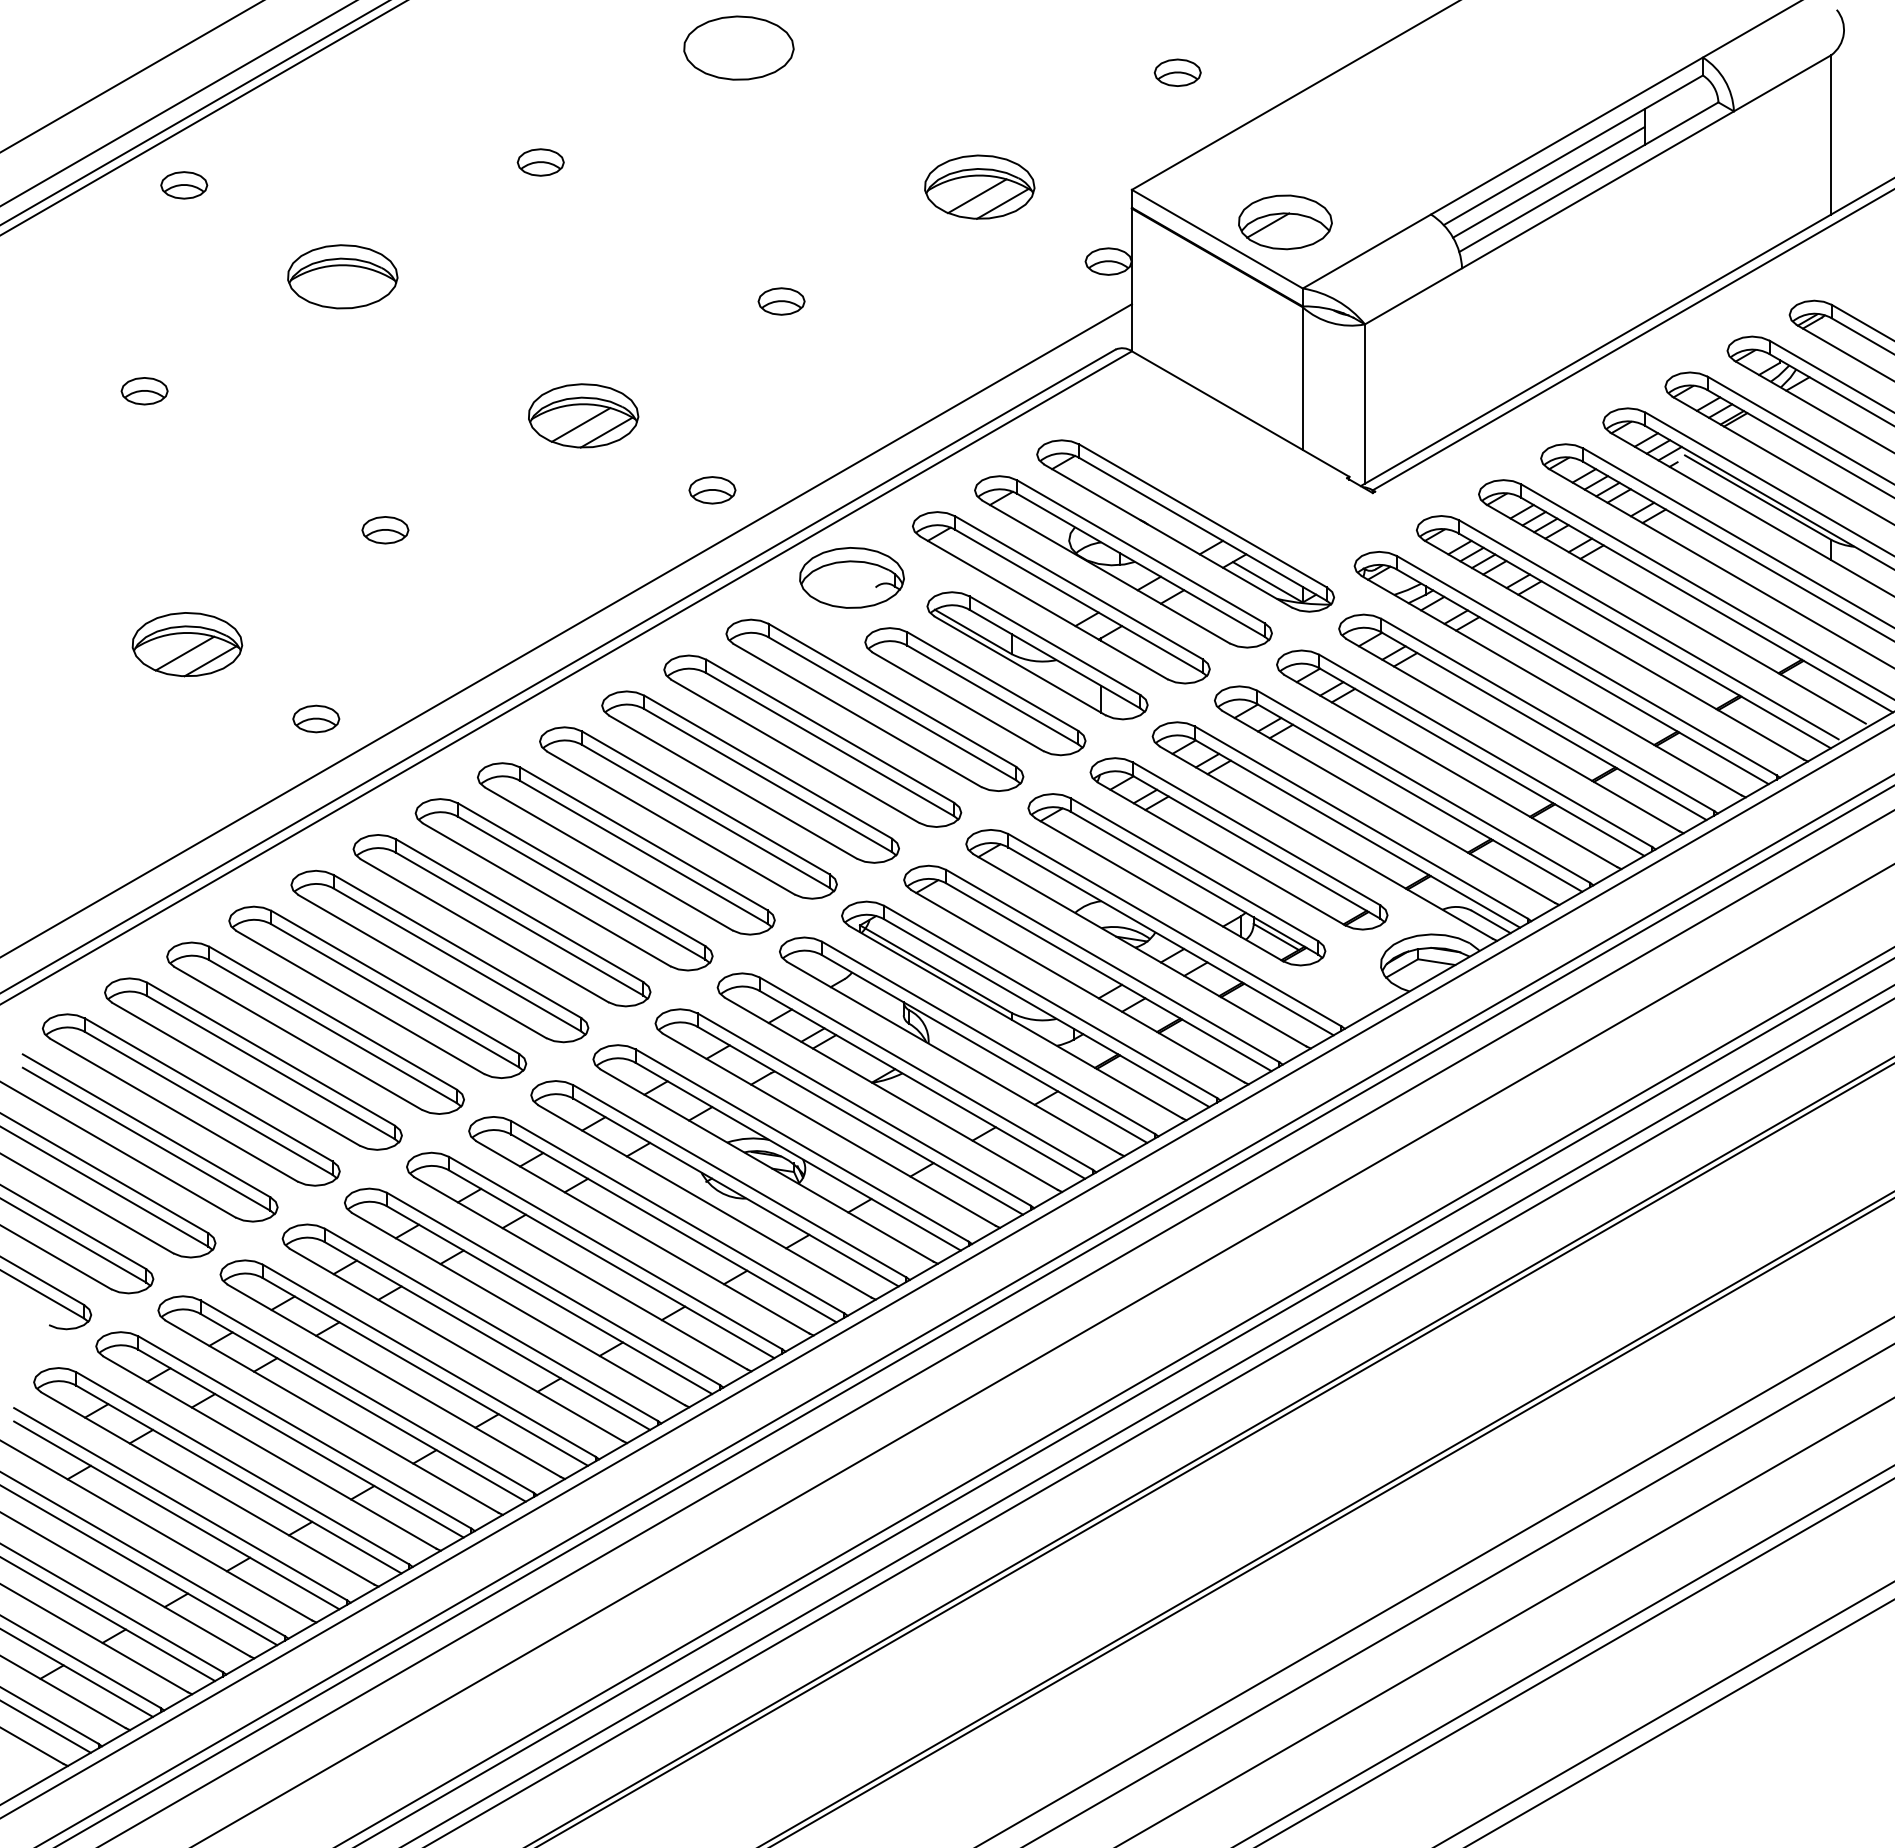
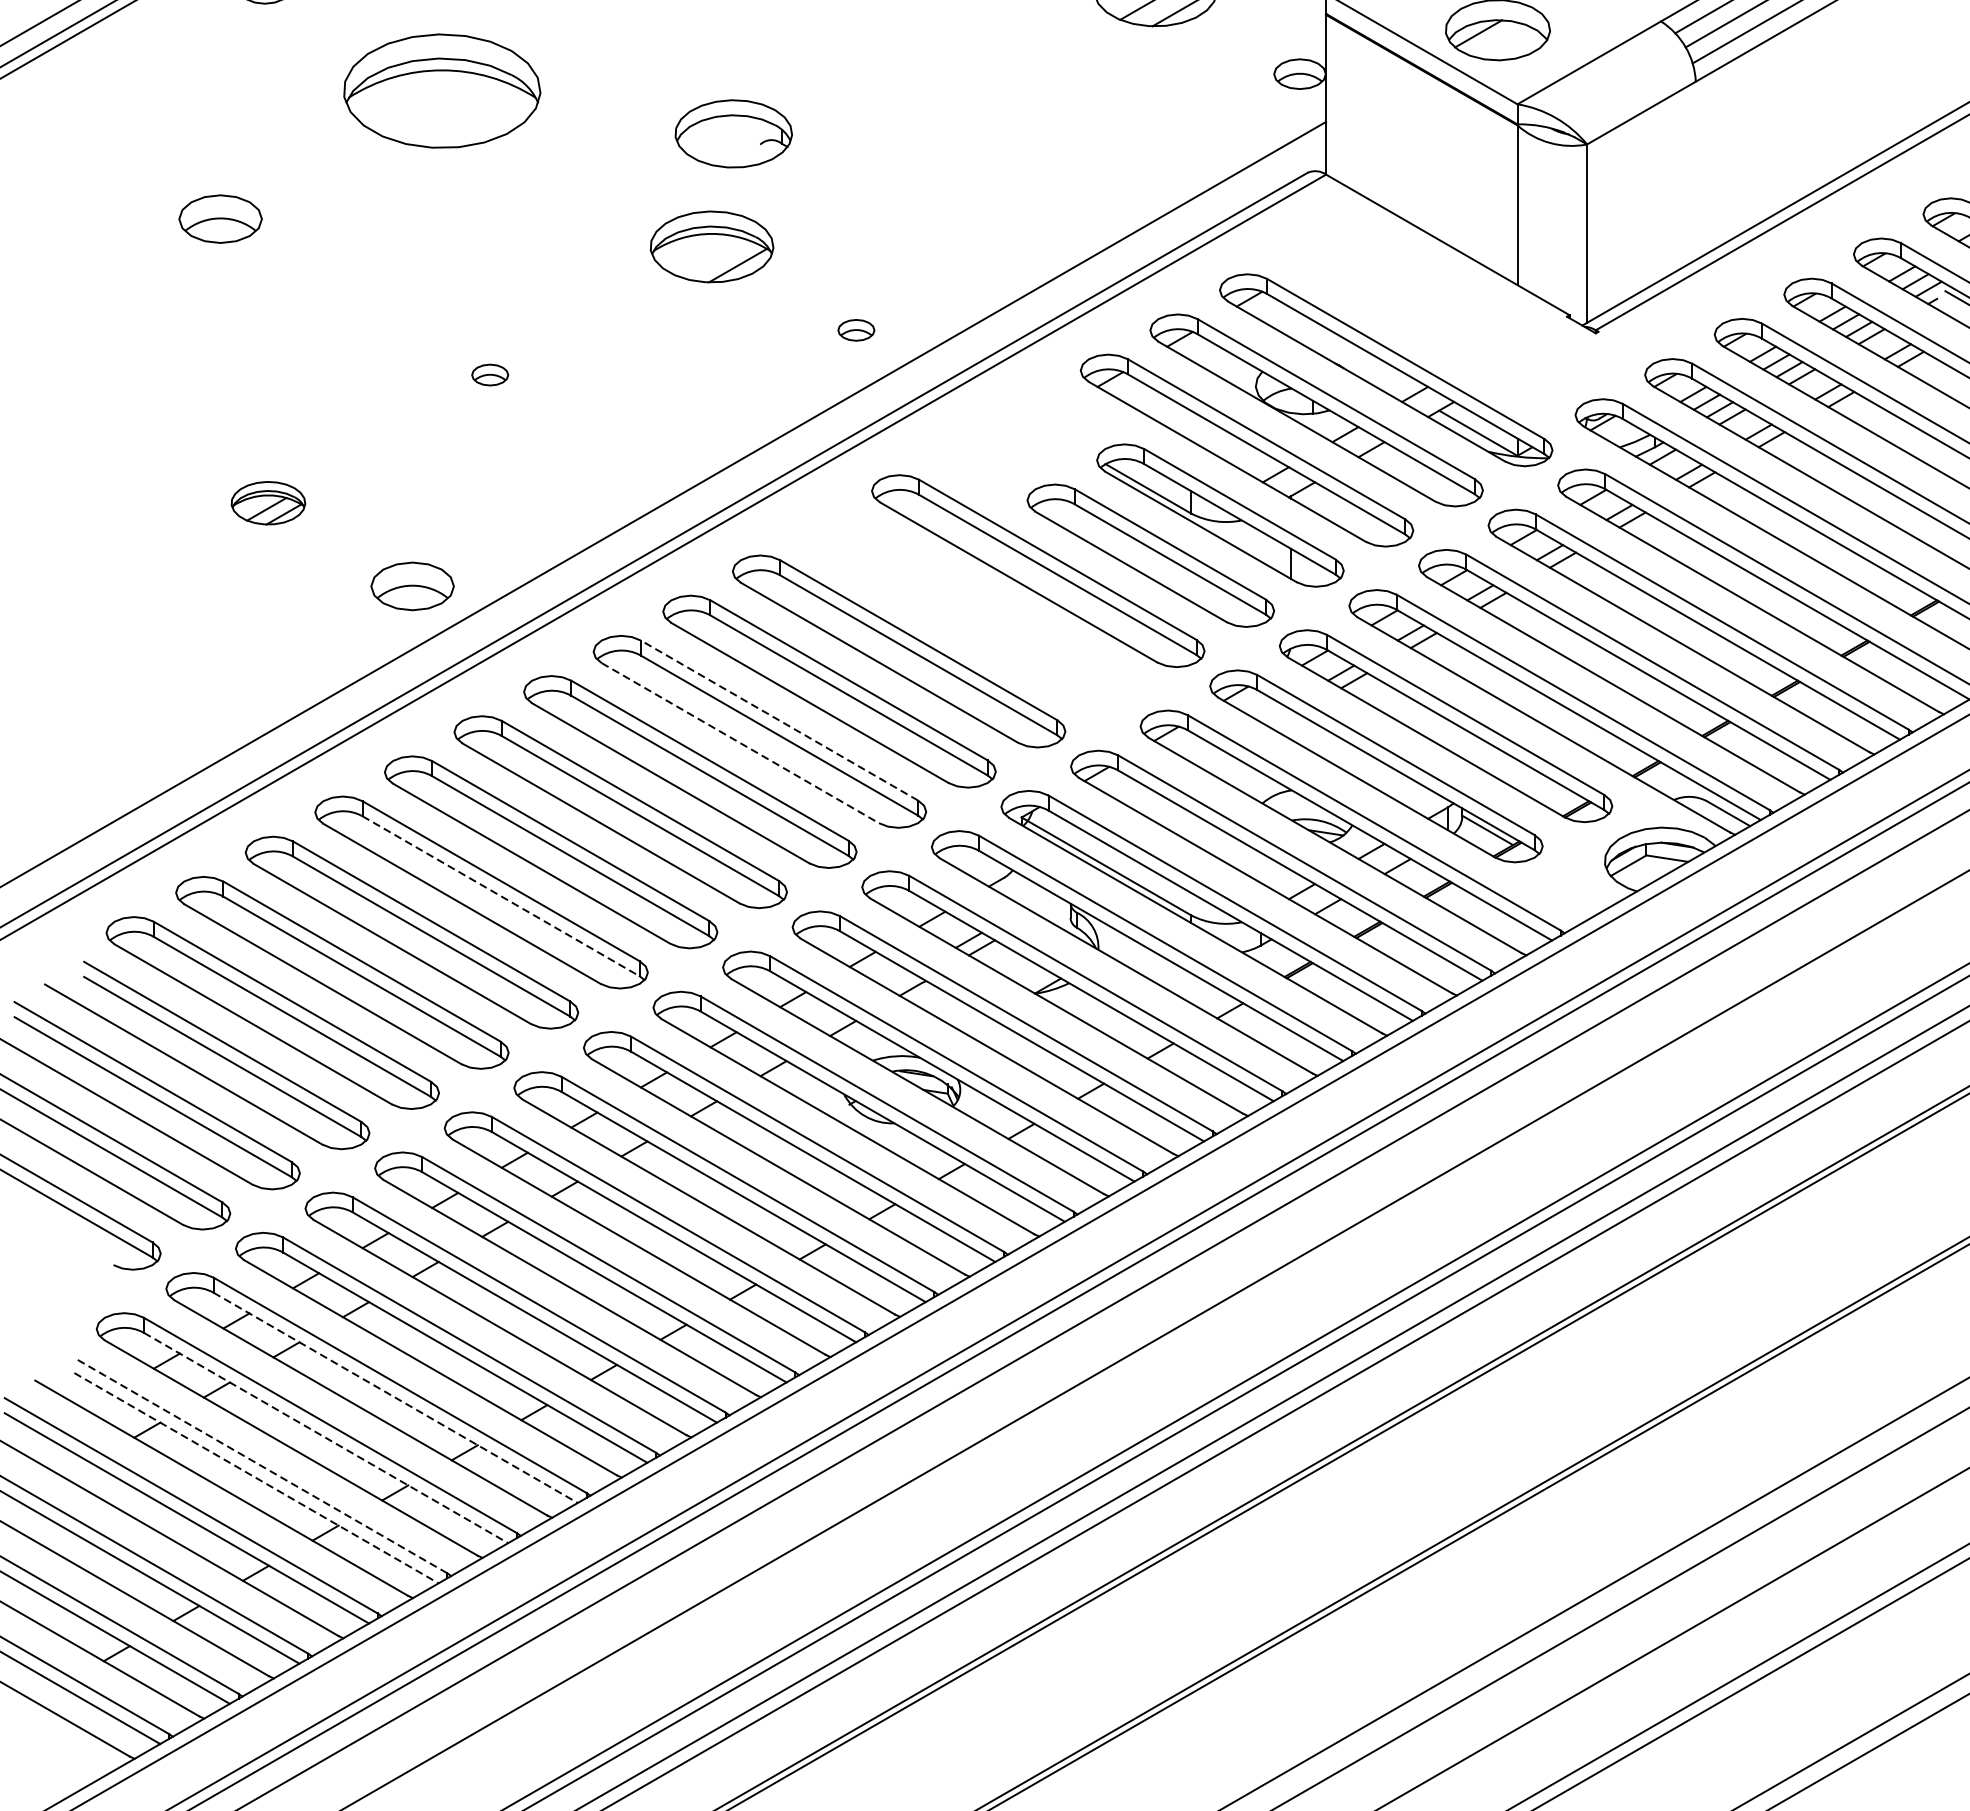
part: (342, 276) -> (442, 90), size x1.6
part: (781, 301) -> (933, 118), removed
part: (144, 391) -> (220, 219), size x1.6
line: (580, 424) -> (708, 256), removed
part: (712, 490) -> (856, 330), size x0.7
part: (385, 530) -> (490, 375), size x0.7
part: (851, 577) -> (733, 133), moved
part: (187, 644) -> (268, 502), size x0.6
part: (316, 718) -> (412, 585), size x1.6
part: (812, 740) -> (968, 610), removed
line: (643, 838) -> (779, 720), solid -> dashed
line: (608, 859) -> (739, 743), solid -> dashed
line: (395, 995) -> (501, 895), solid -> dashed
line: (301, 1443) -> (396, 1397), solid -> dashed
line: (238, 1479) -> (325, 1437), solid -> dashed
line: (180, 1503) -> (260, 1464), solid -> dashed
line: (176, 1515) -> (256, 1478), solid -> dashed

